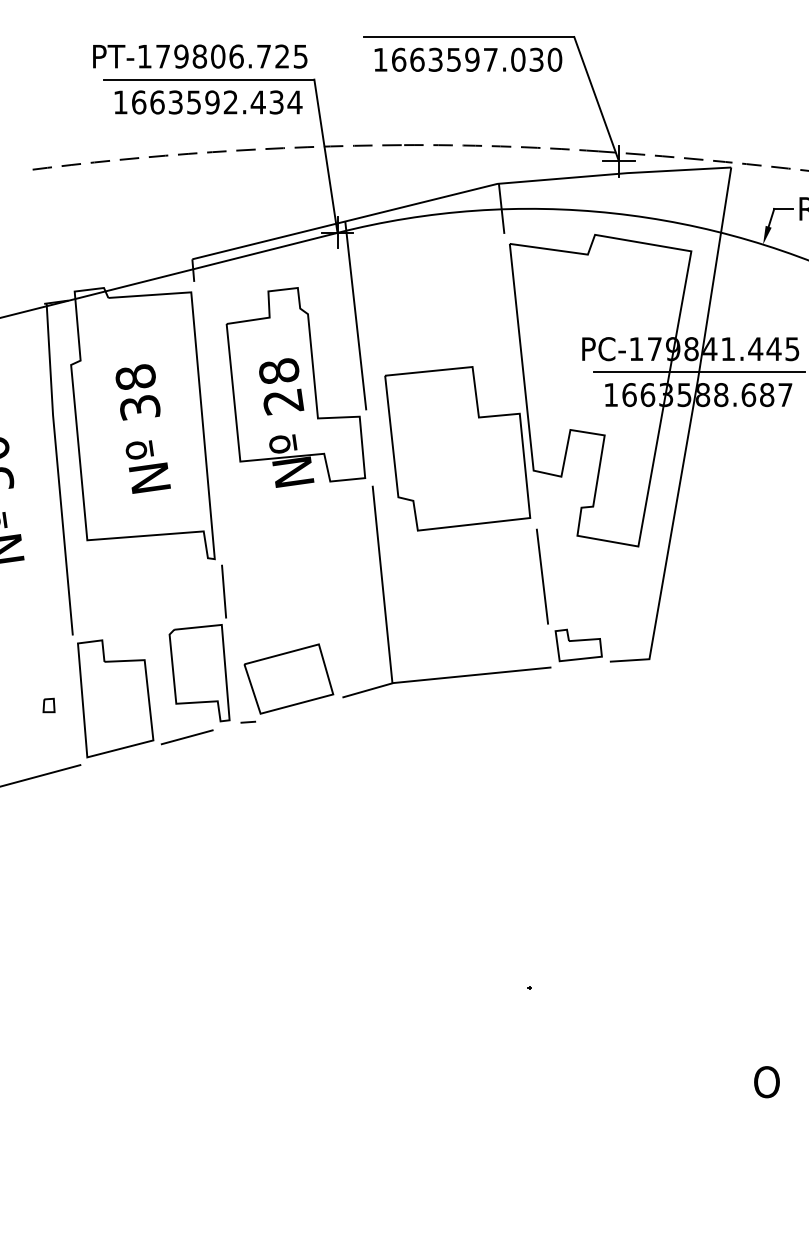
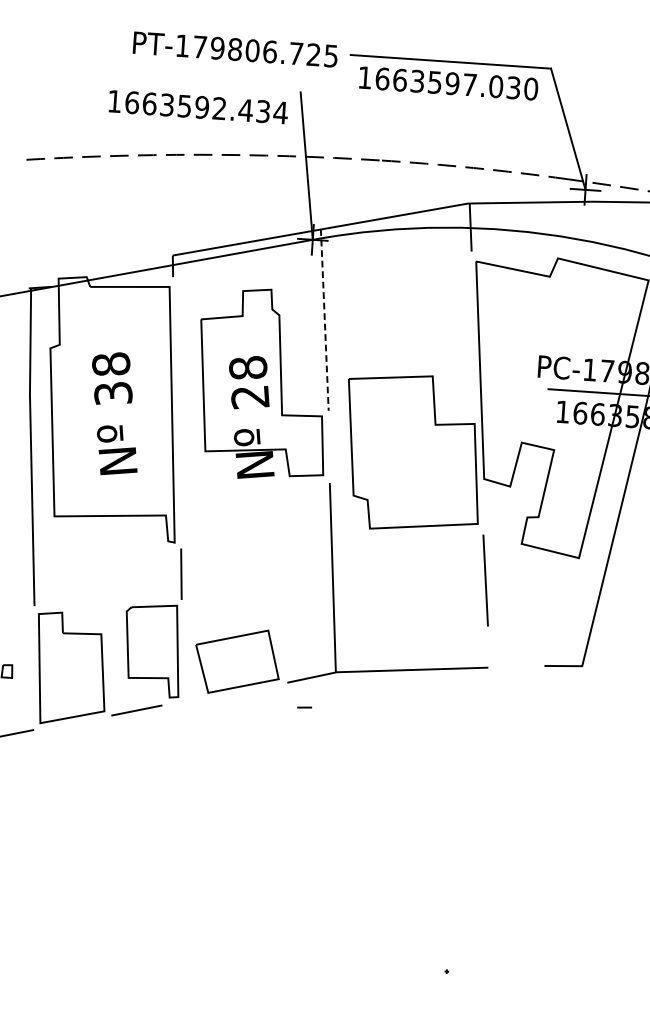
text: (200, 56) -> (235, 49), moved
line: (209, 79) -> (200, 85), removed
line: (355, 316) -> (324, 320), solid -> dashed
part: (578, 645) -> (515, 648), removed
line: (247, 721) -> (303, 706), moved

